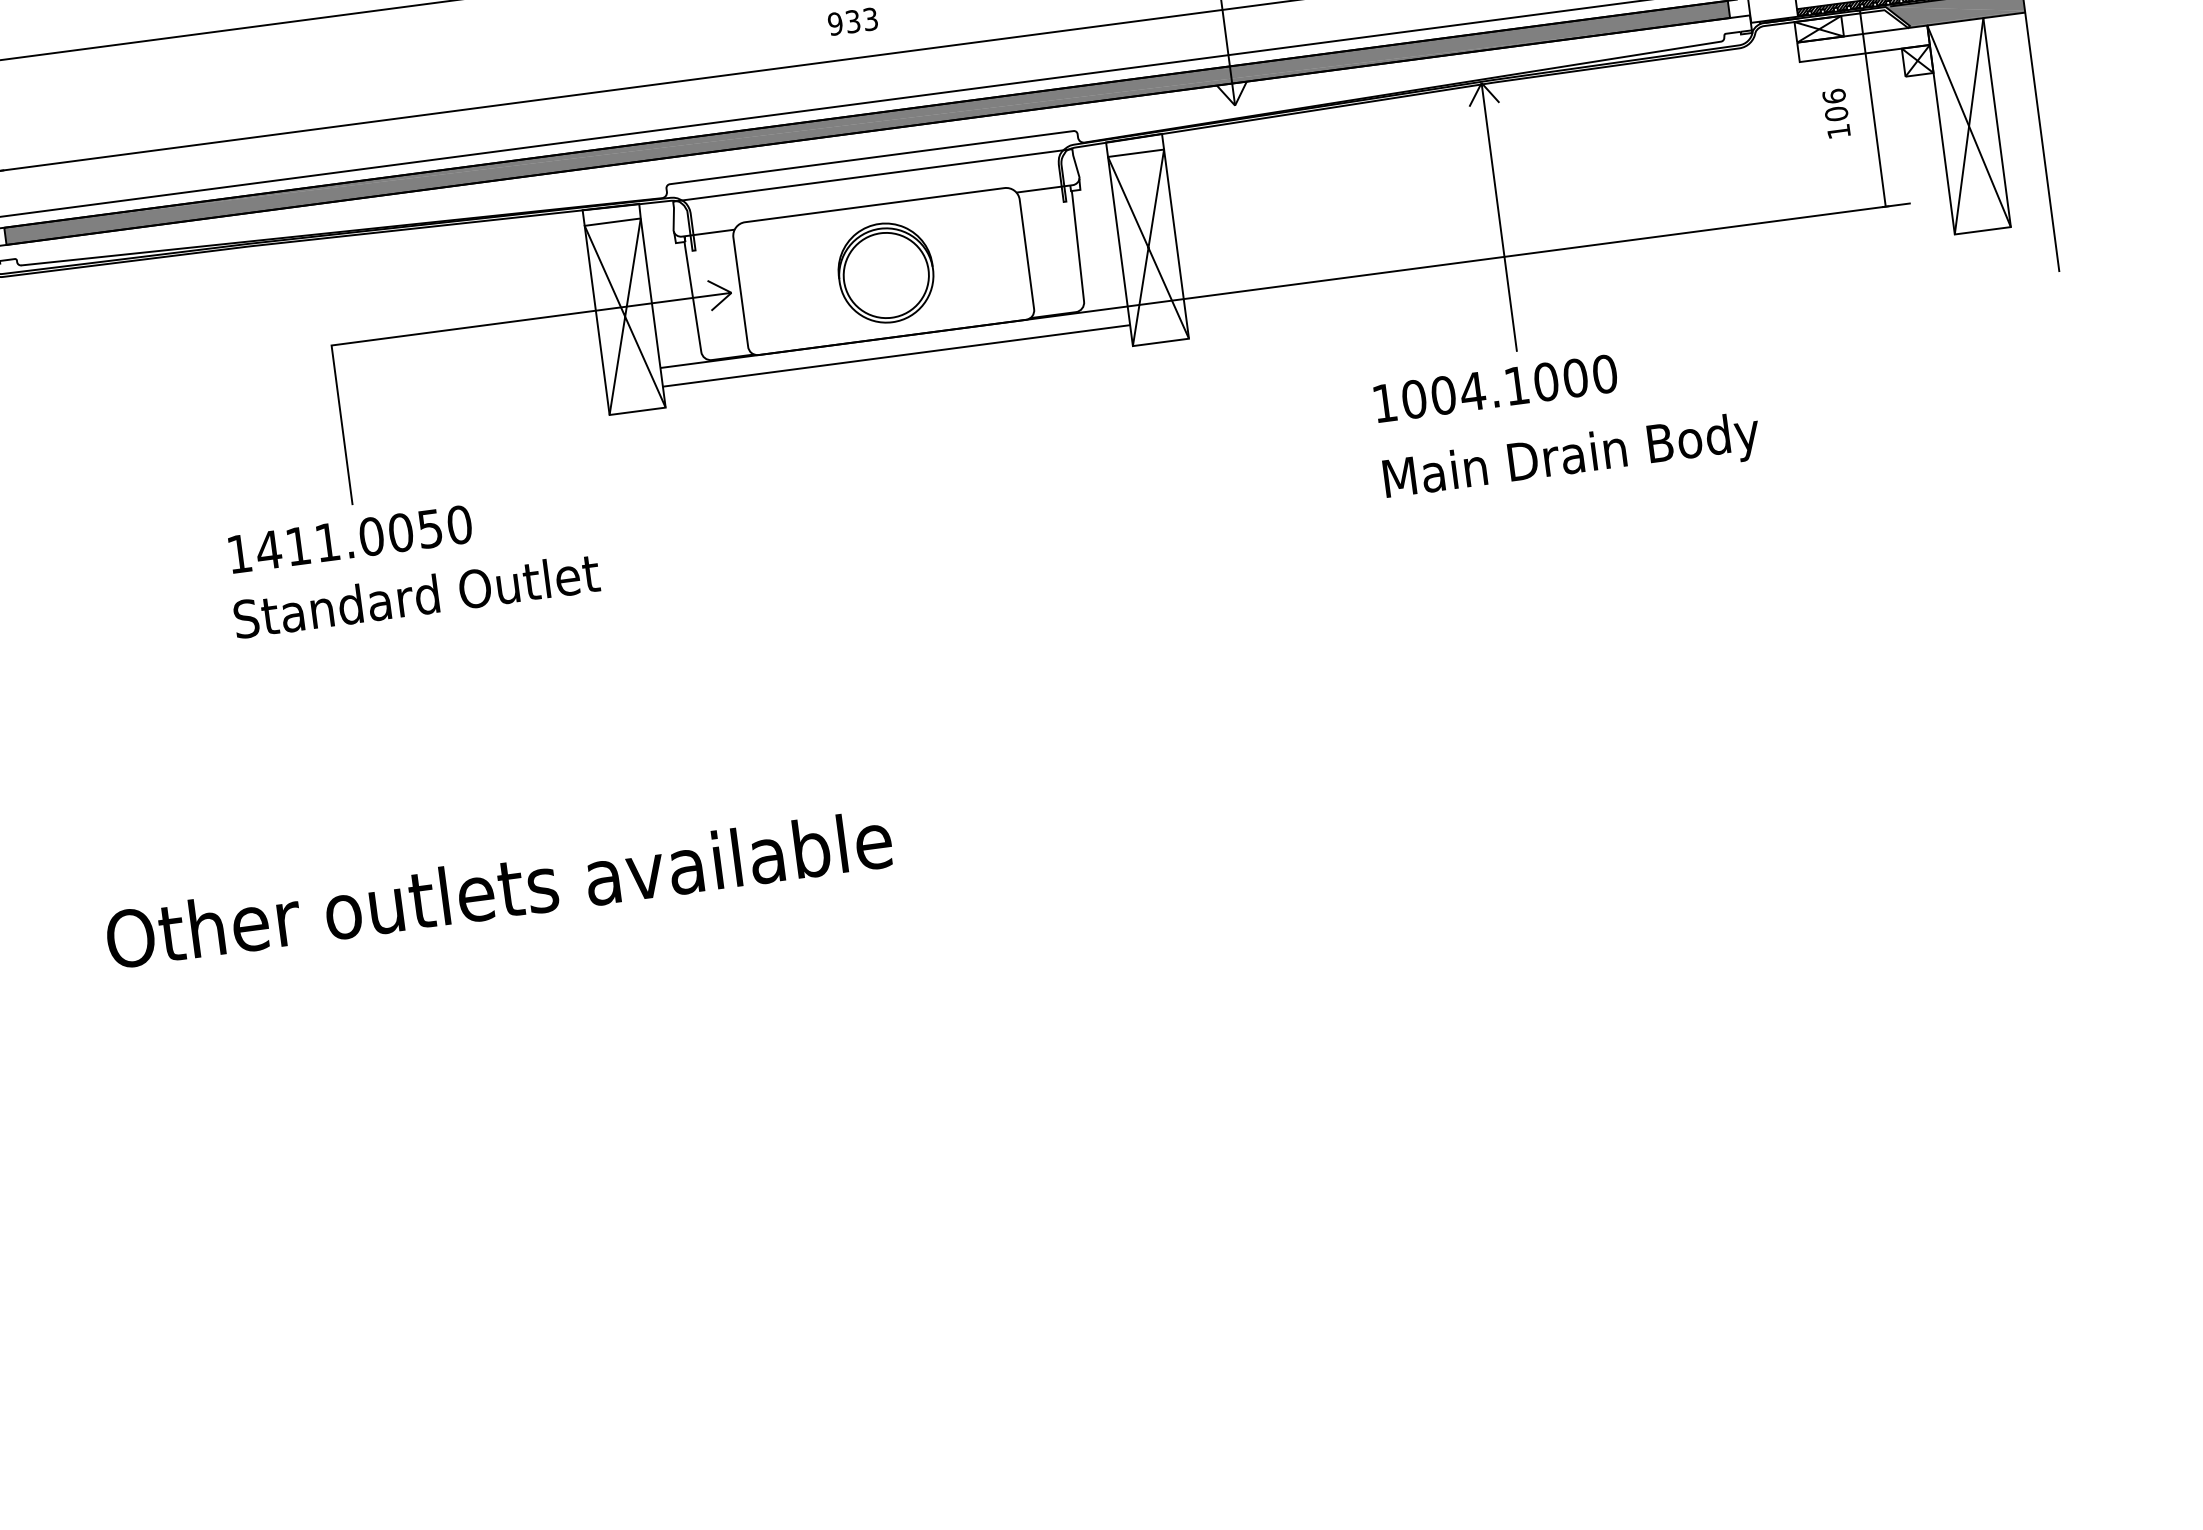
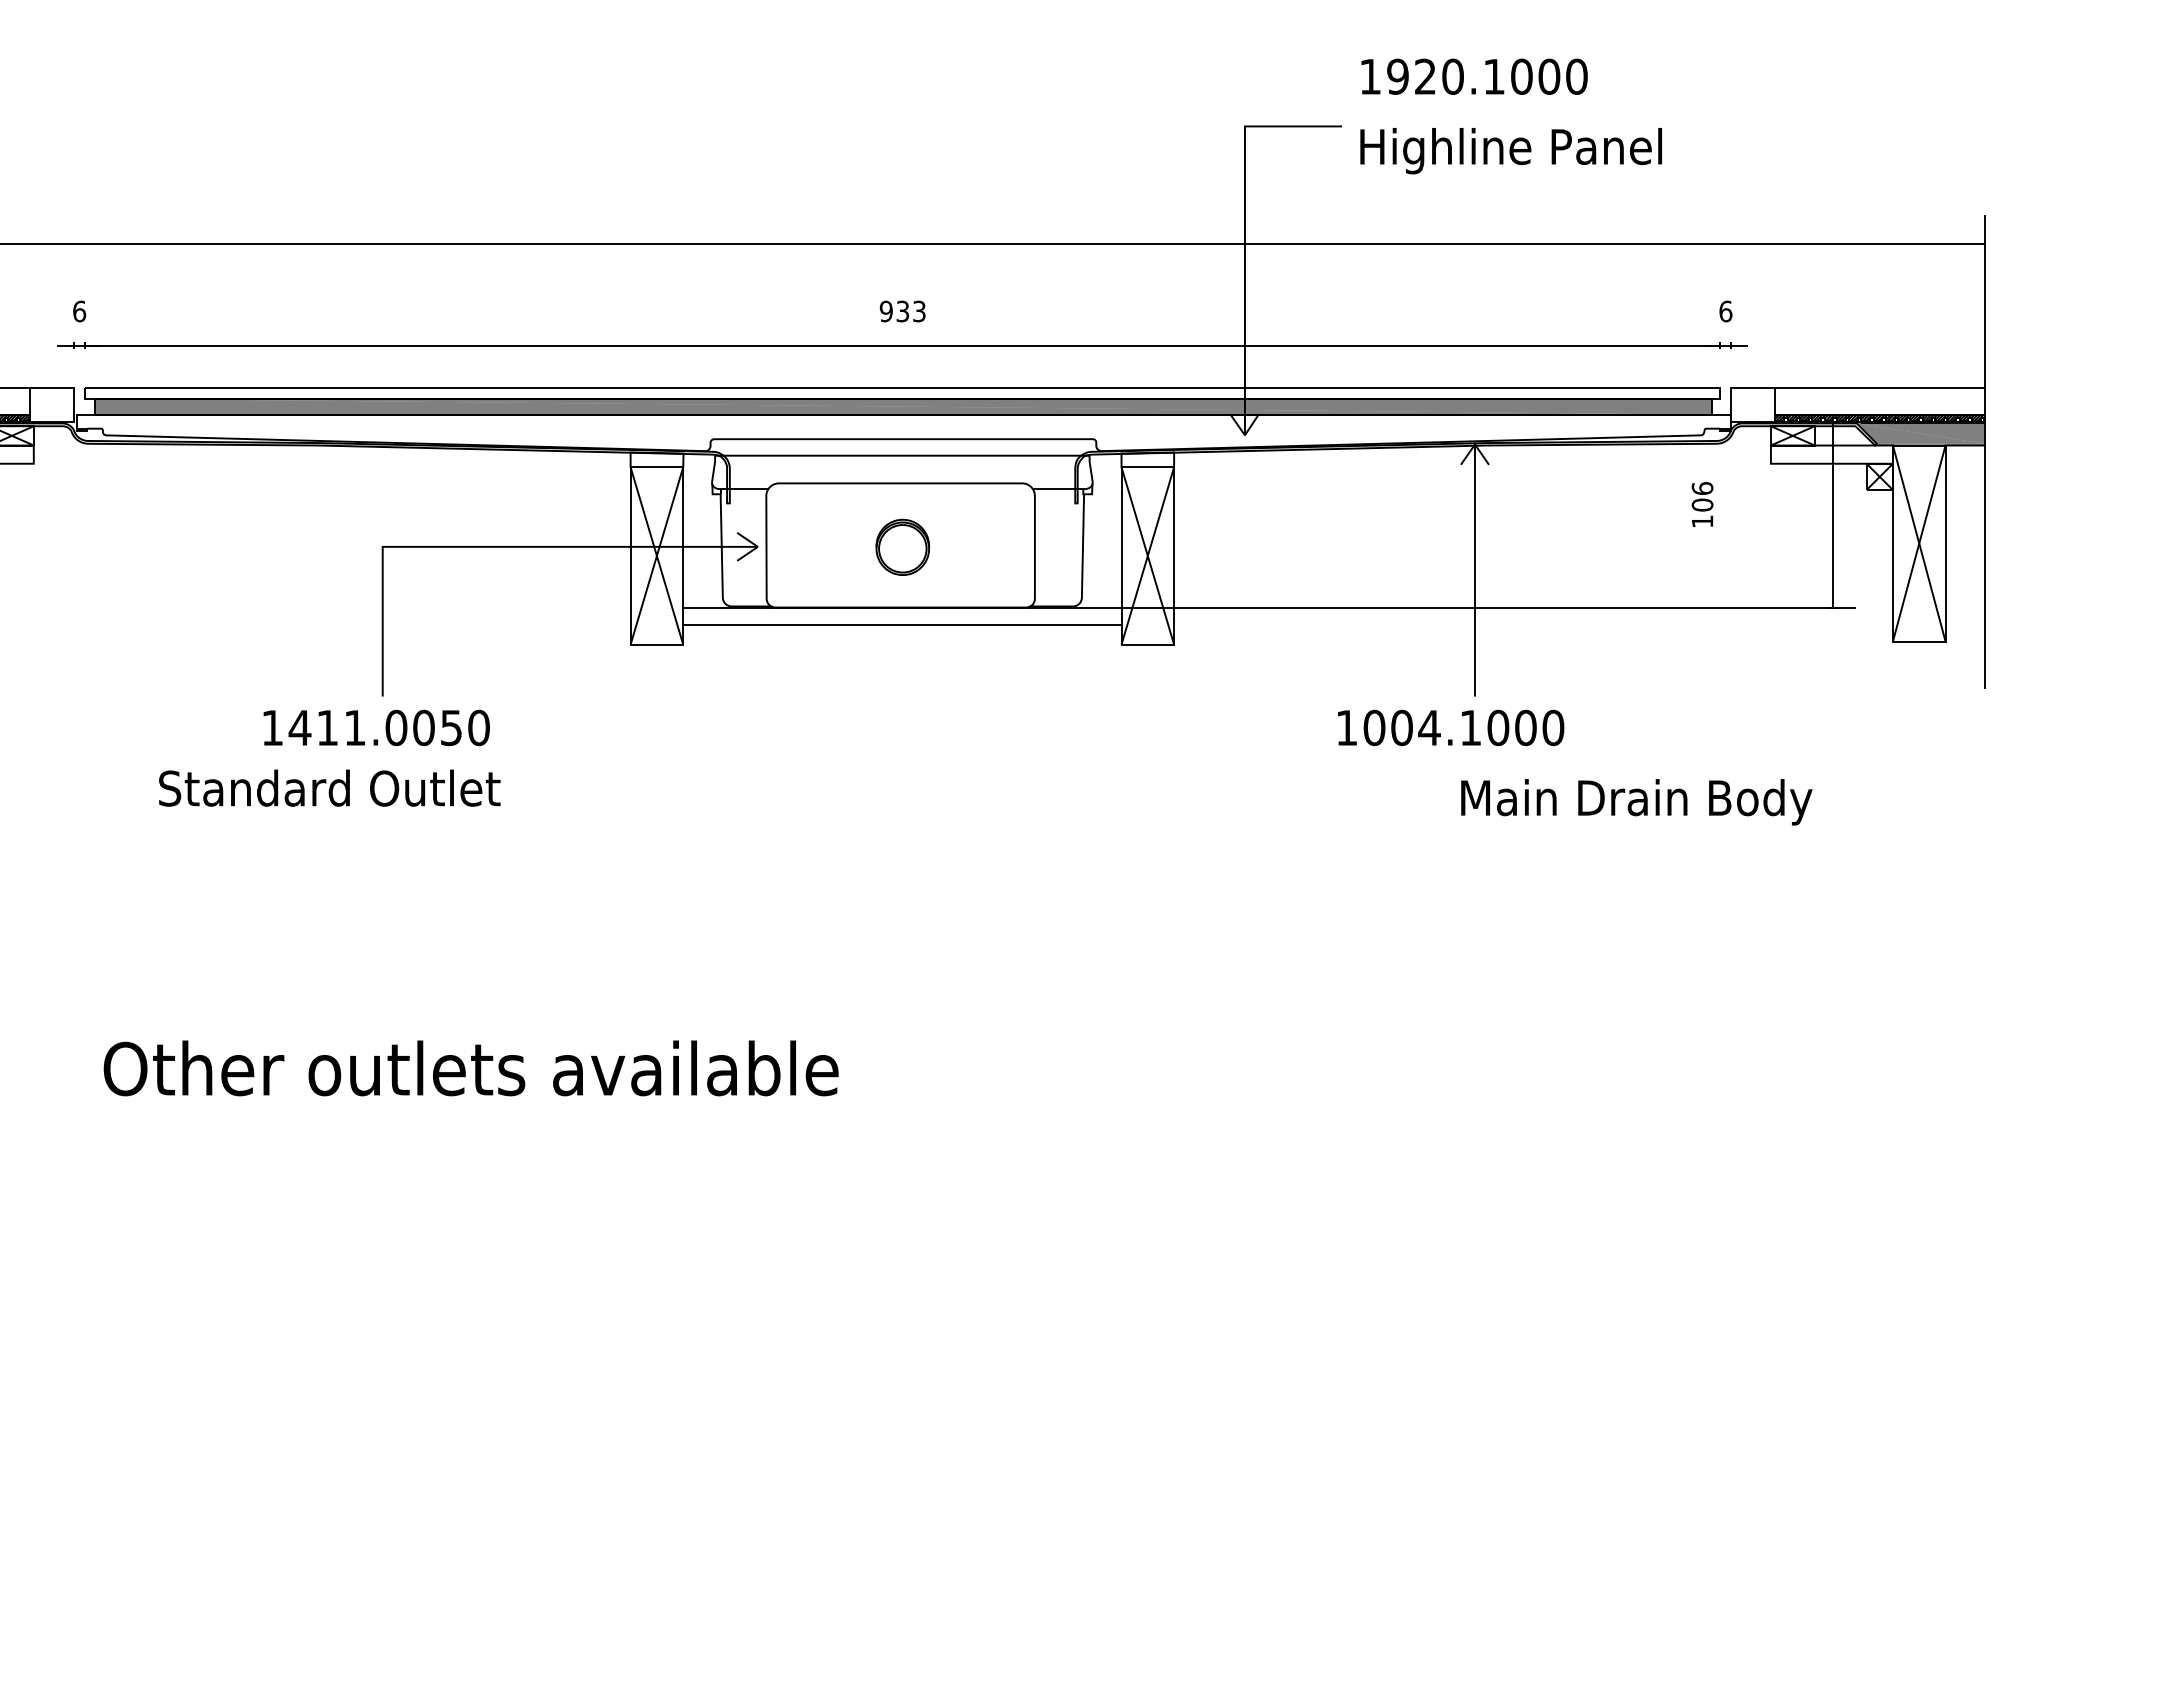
text: (1836, 113) -> (1702, 504), moved
part: (885, 273) -> (902, 547), size x0.6
text: (1571, 459) -> (1636, 802), moved
text: (416, 595) -> (329, 787), moved

